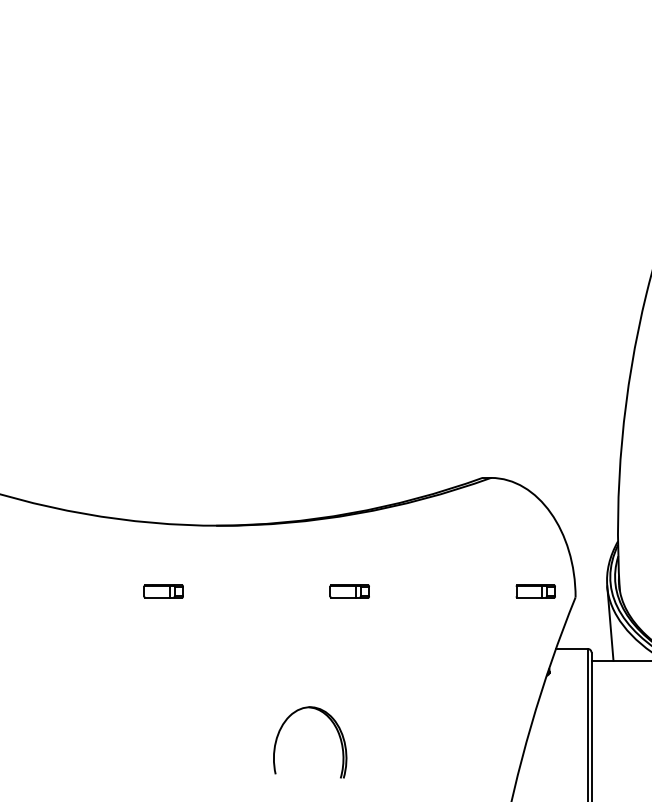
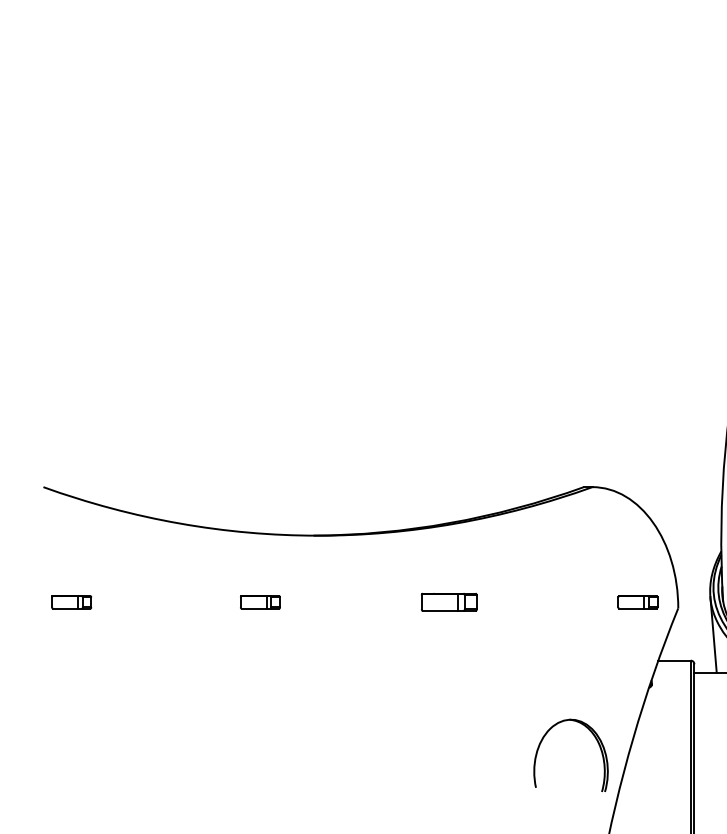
part: (349, 591) -> (448, 602), size x1.4
part: (335, 728) -> (596, 741), moved

